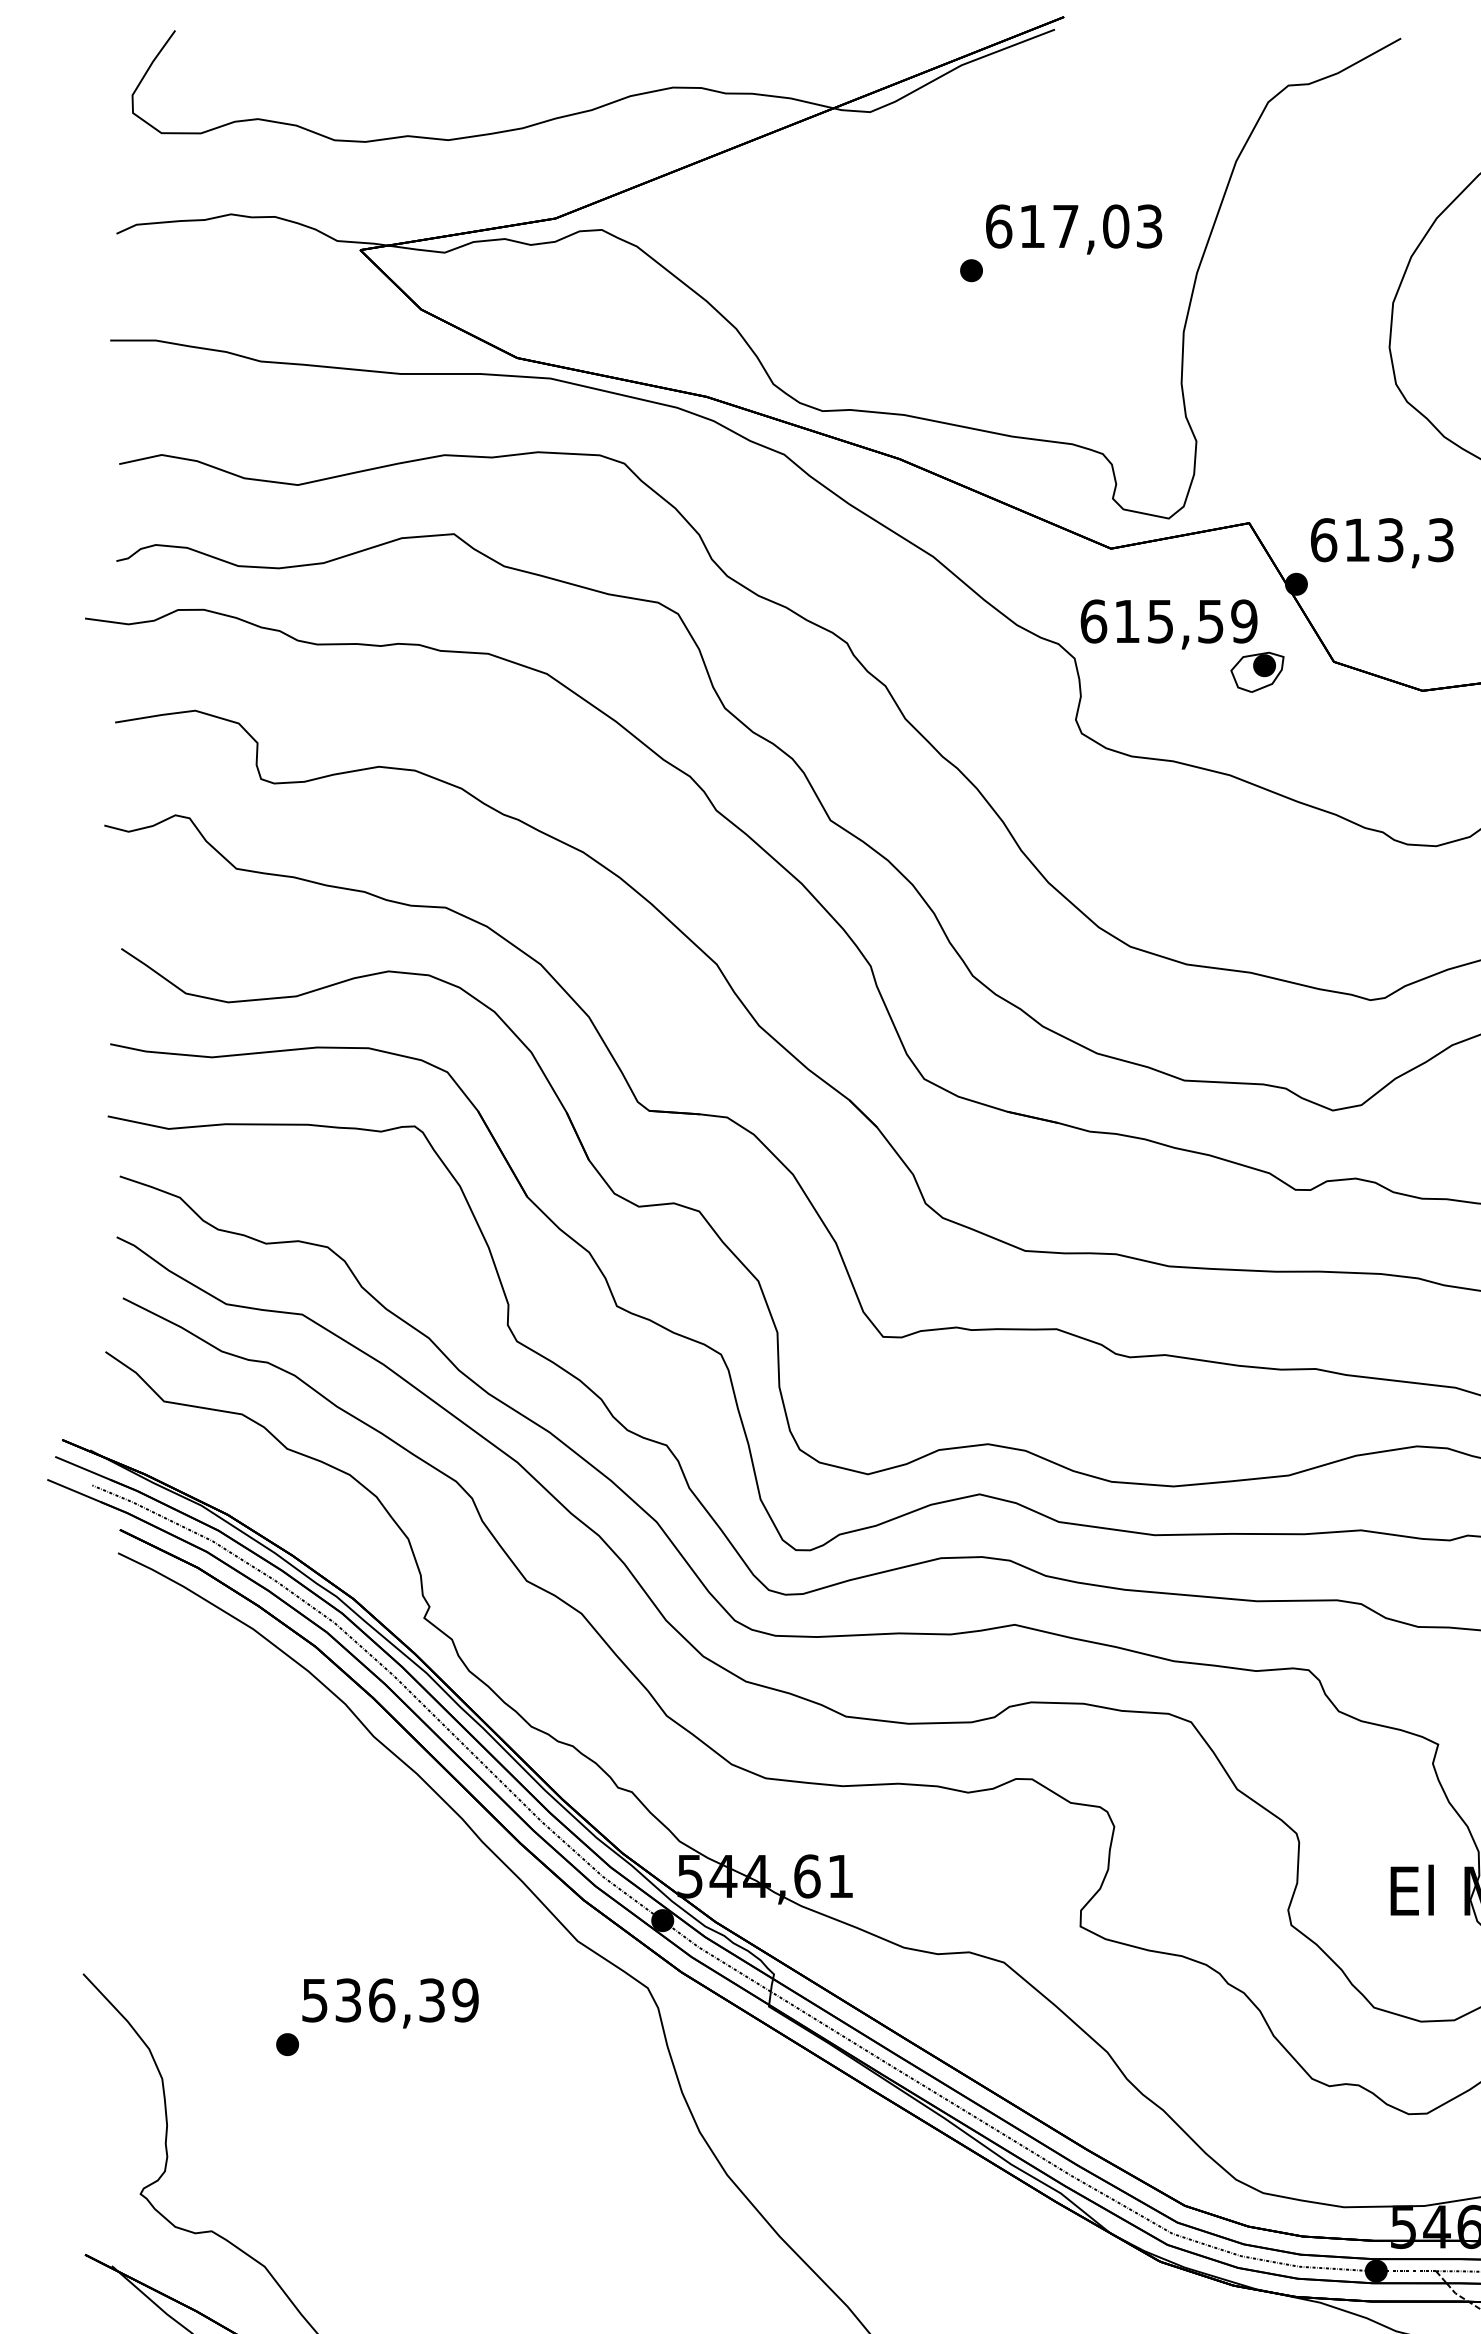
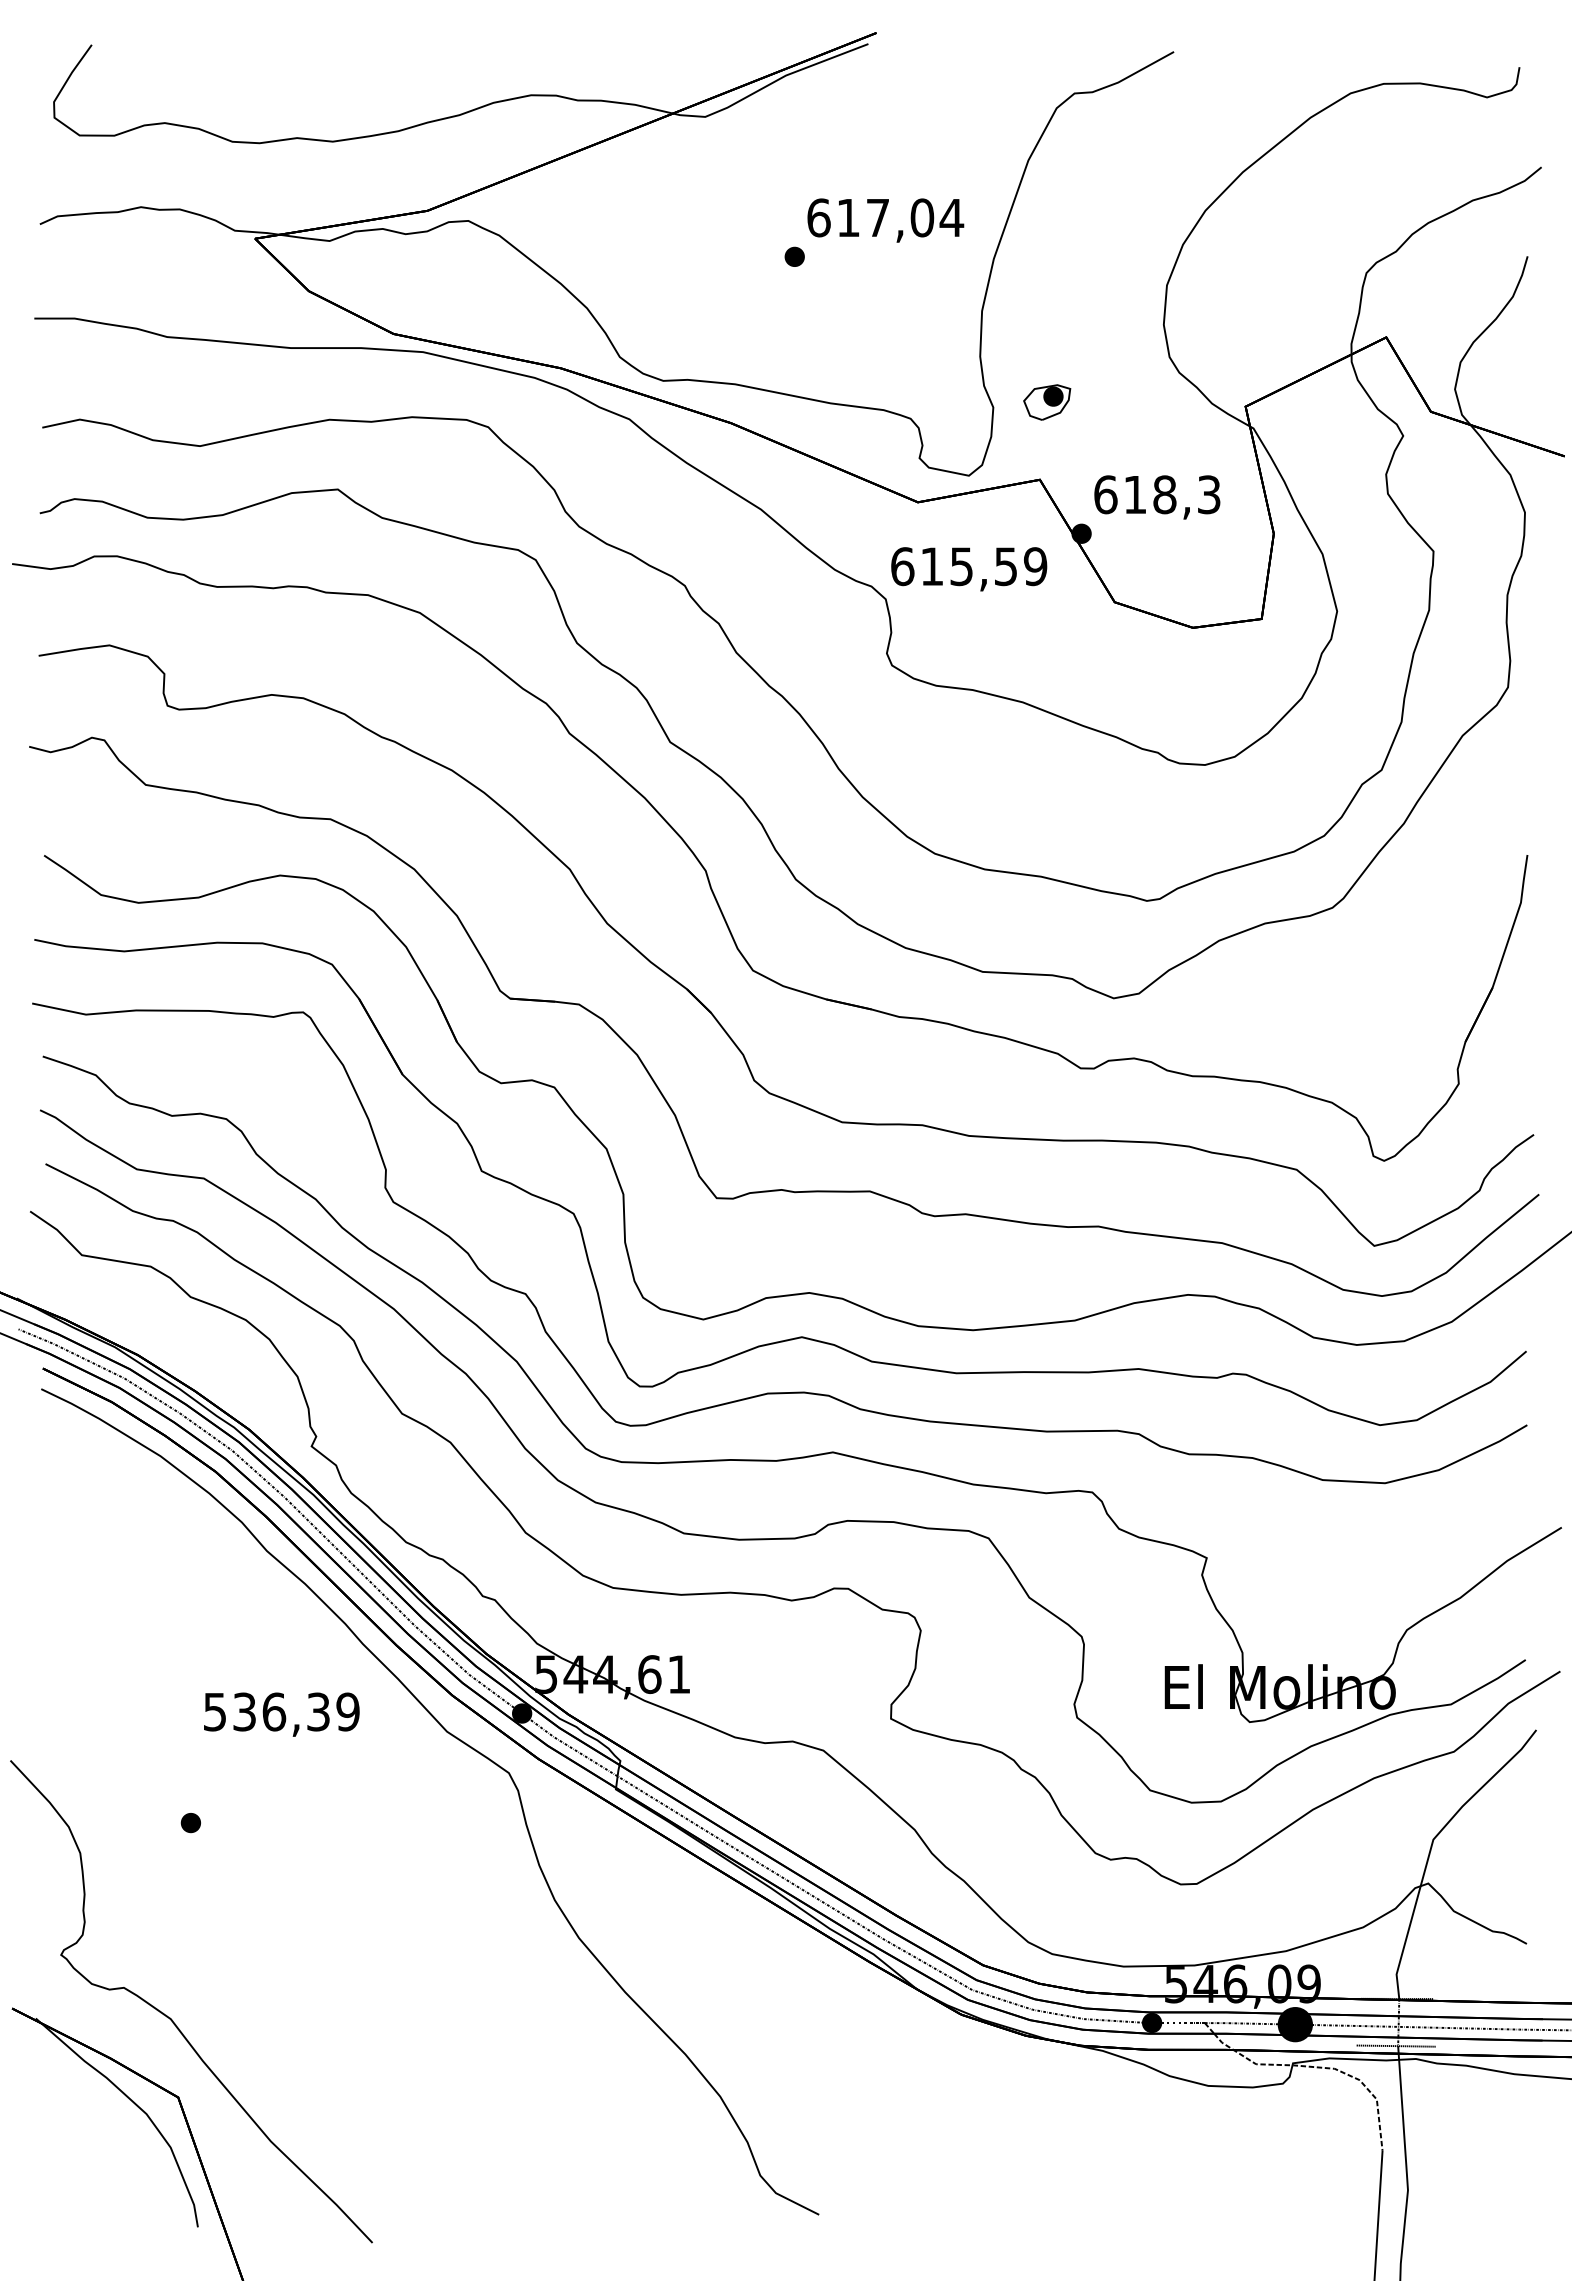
text: (1149, 226) -> (951, 217), 617,03 -> 617,04
text: (1390, 539) -> (1164, 494), 613,3 -> 618,3
part: (1257, 672) -> (1047, 402), moved
text: (390, 2003) -> (281, 1714), moved

